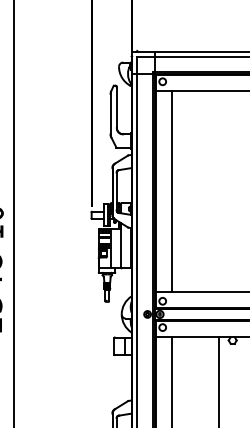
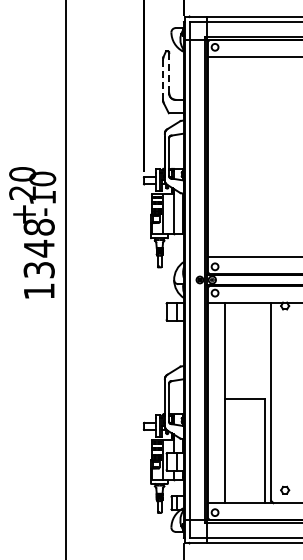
line: (117, 106) -> (169, 72), solid -> dashed
line: (111, 113) -> (163, 79), solid -> dashed
line: (172, 190) -> (224, 156), removed

